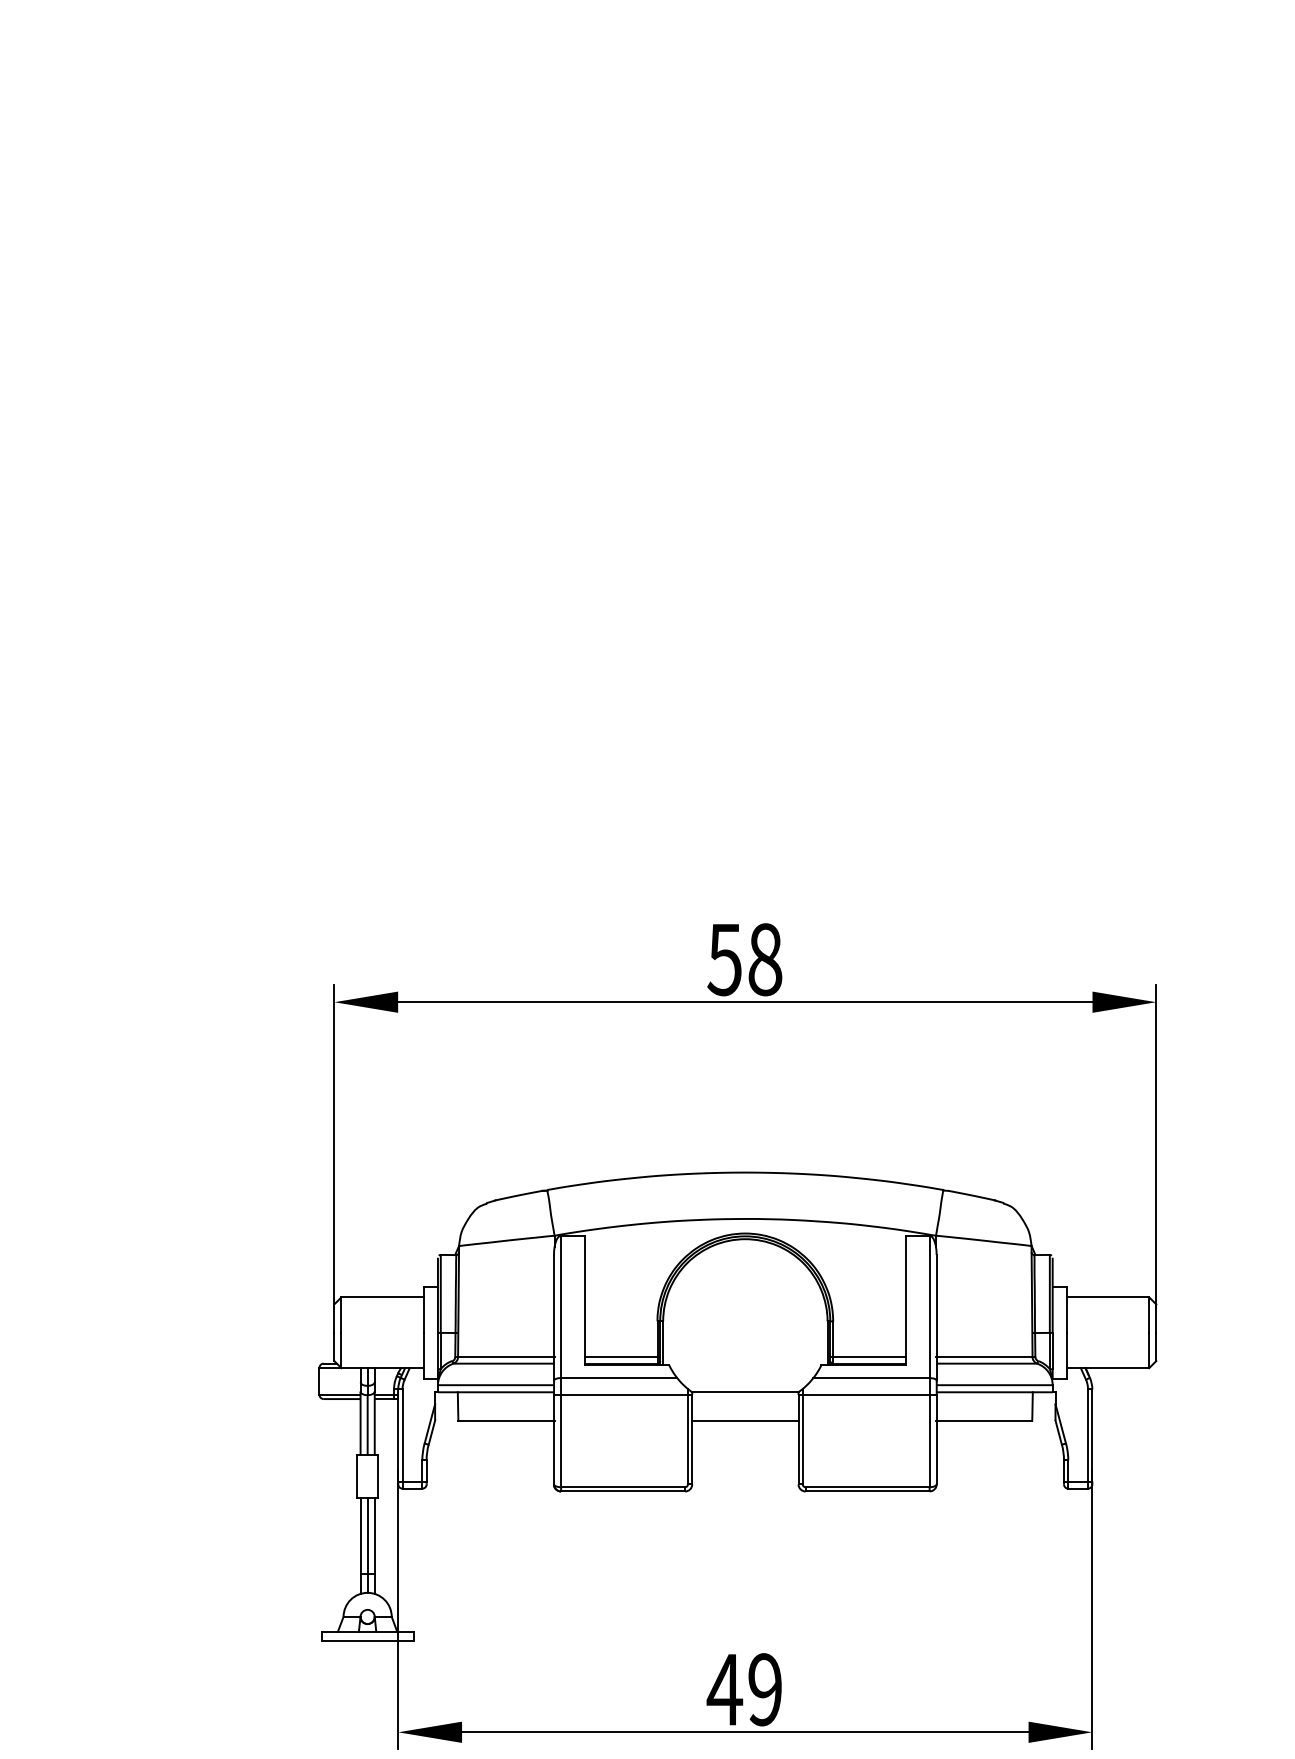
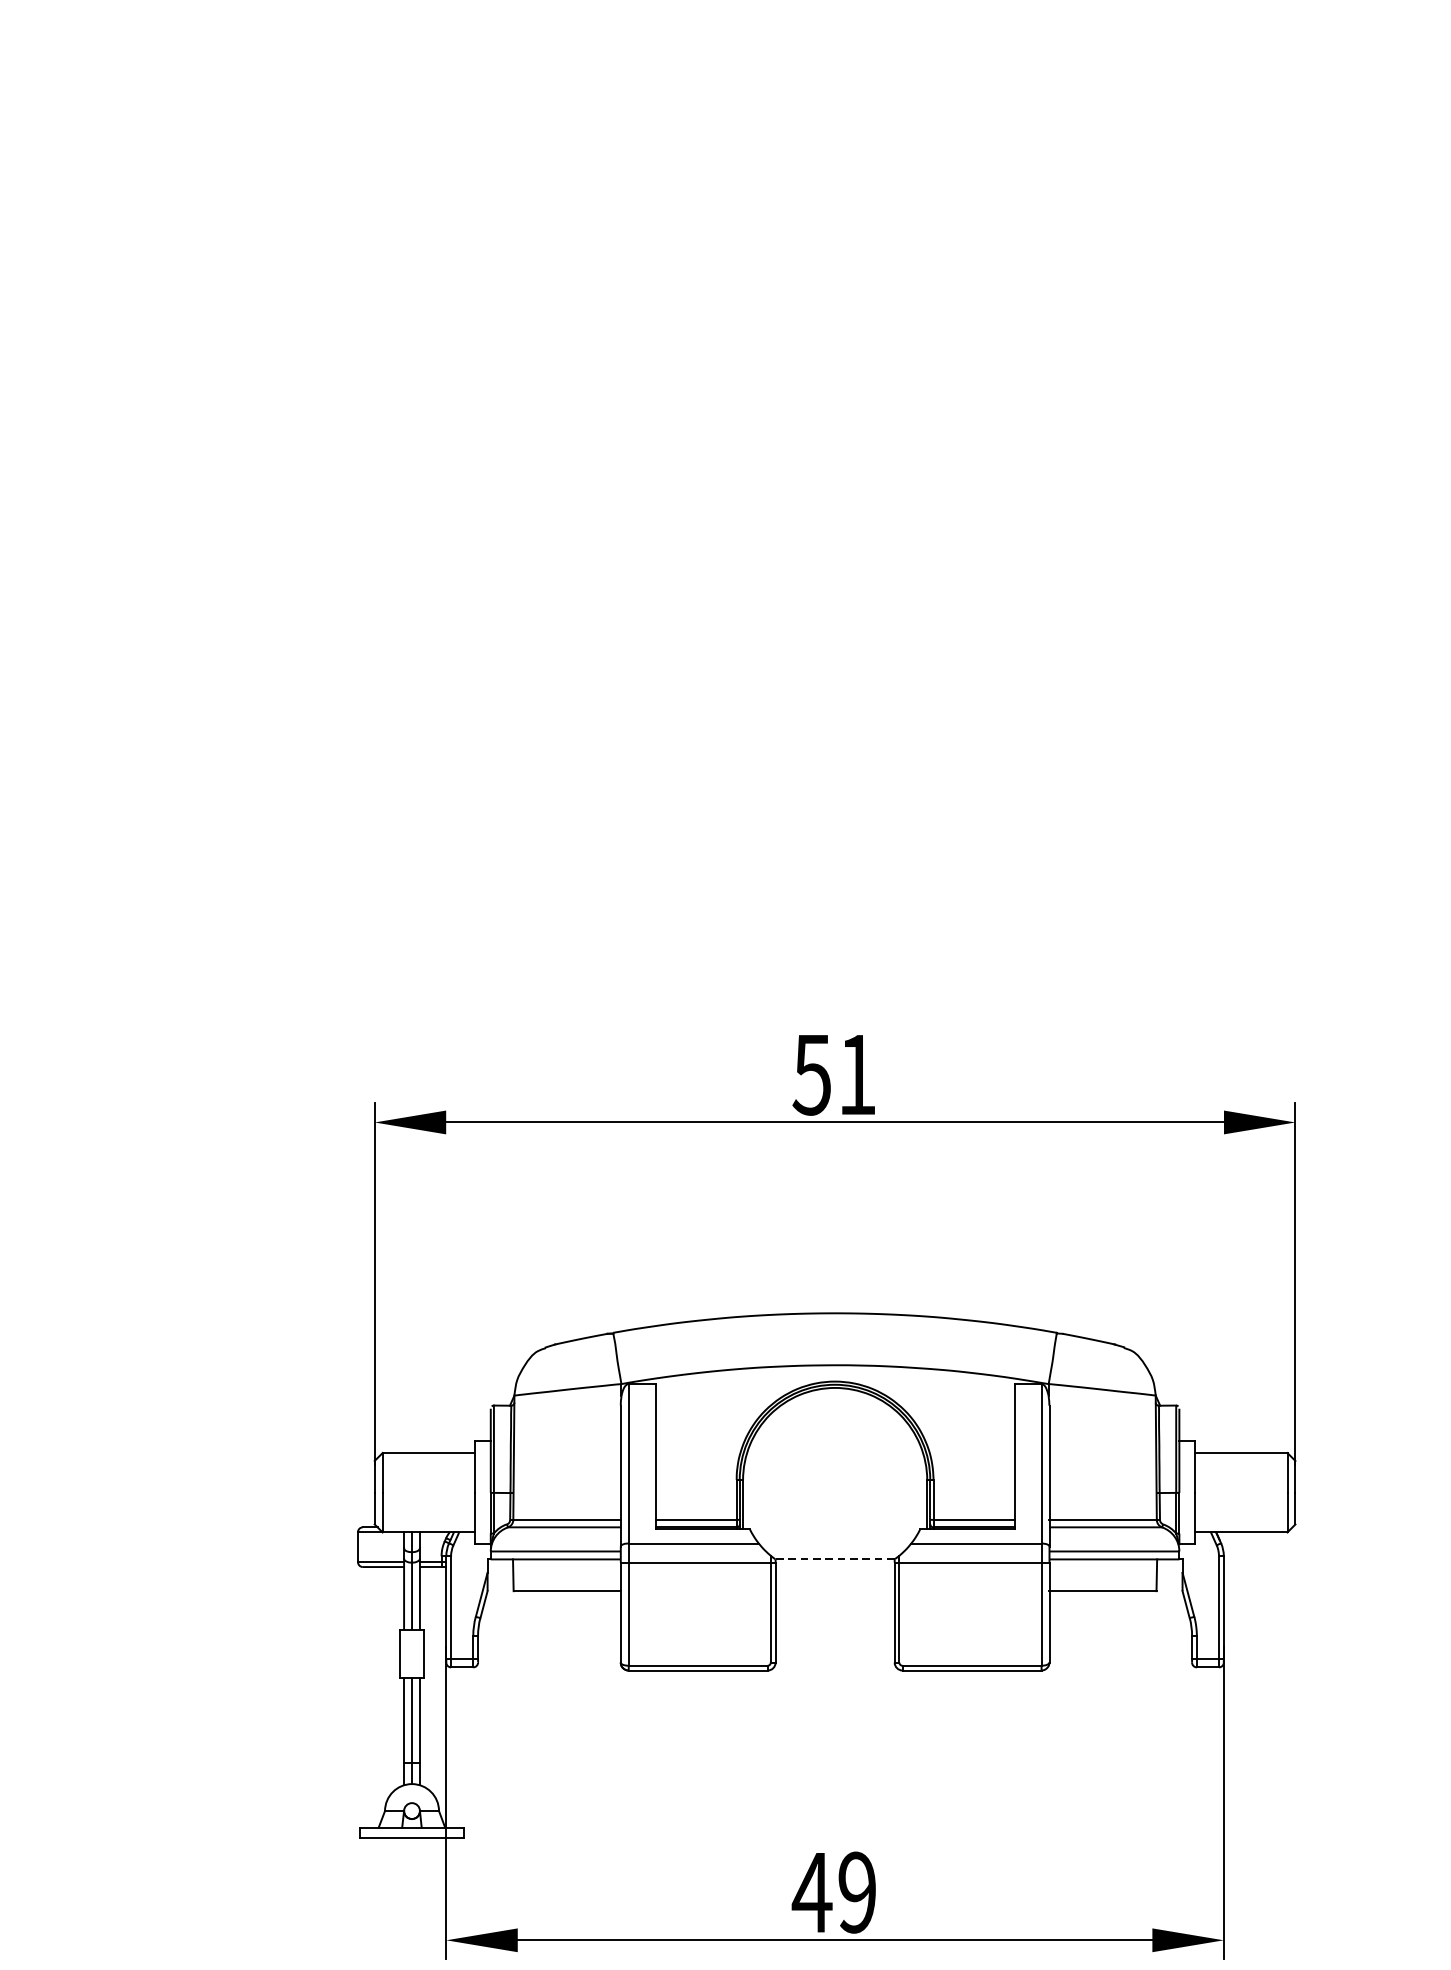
text: (765, 959) -> (857, 1074), 58 -> 51
line: (744, 1392) -> (834, 1559), solid -> dashed
line: (745, 1420) -> (835, 1591), removed

